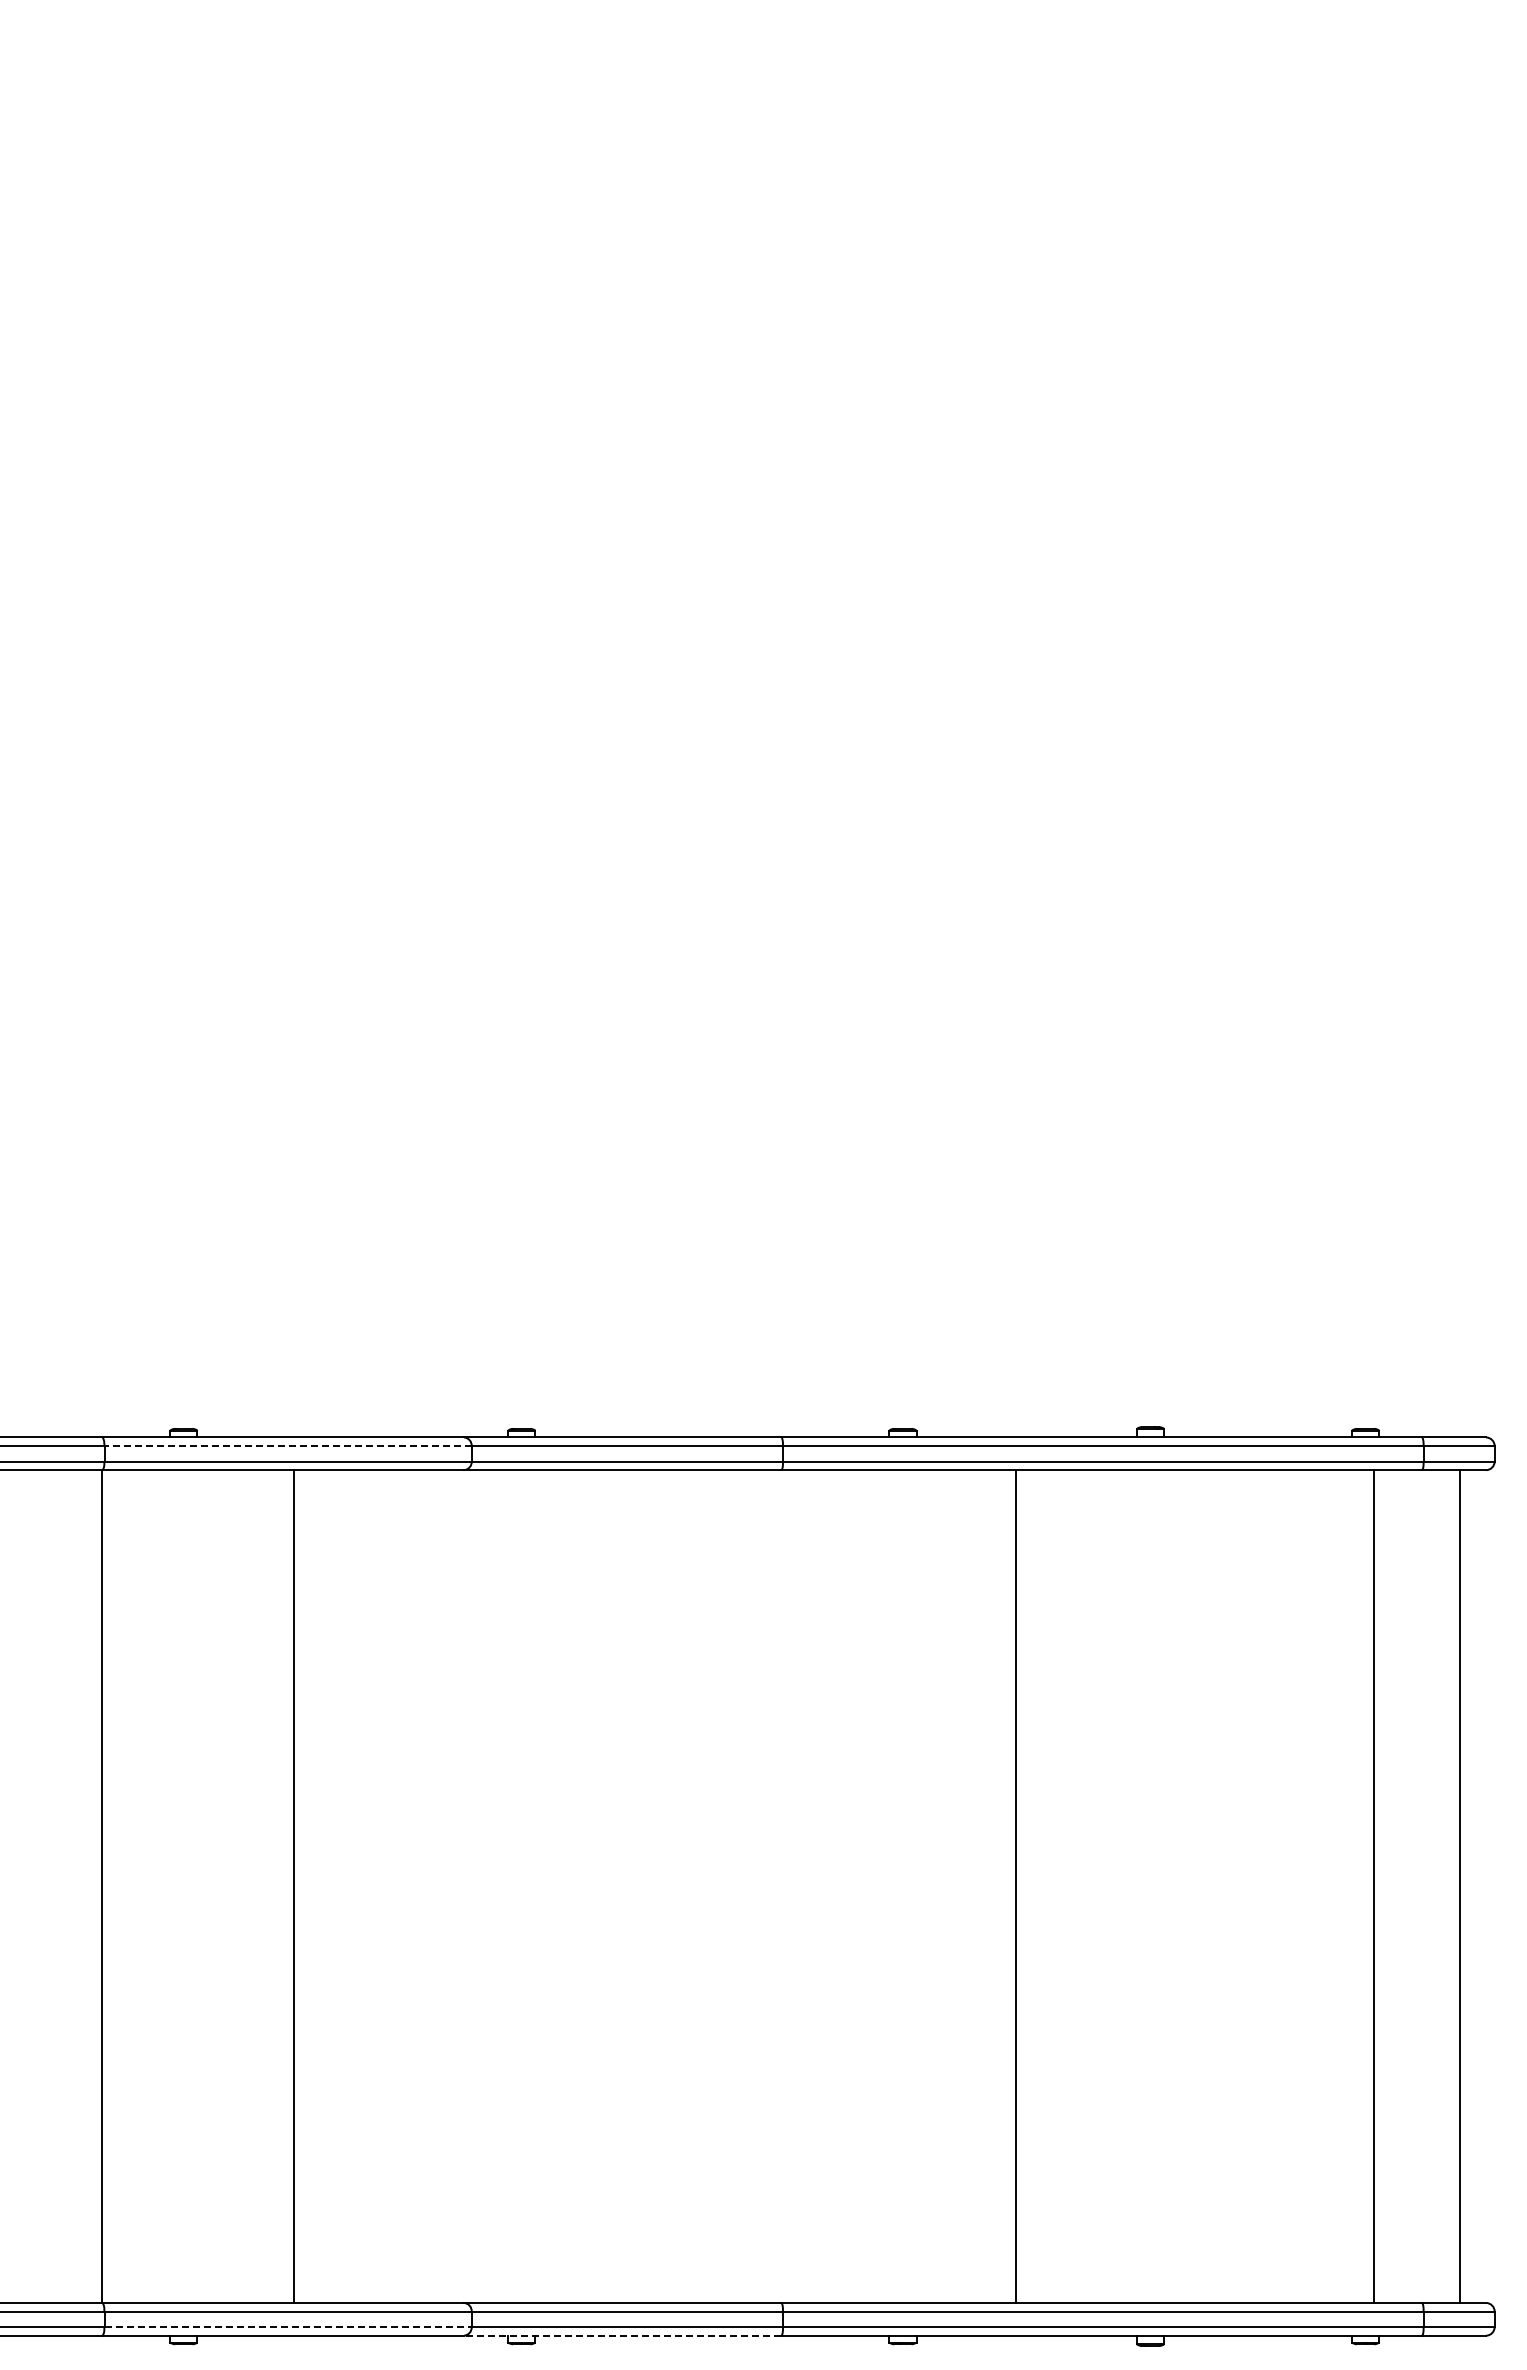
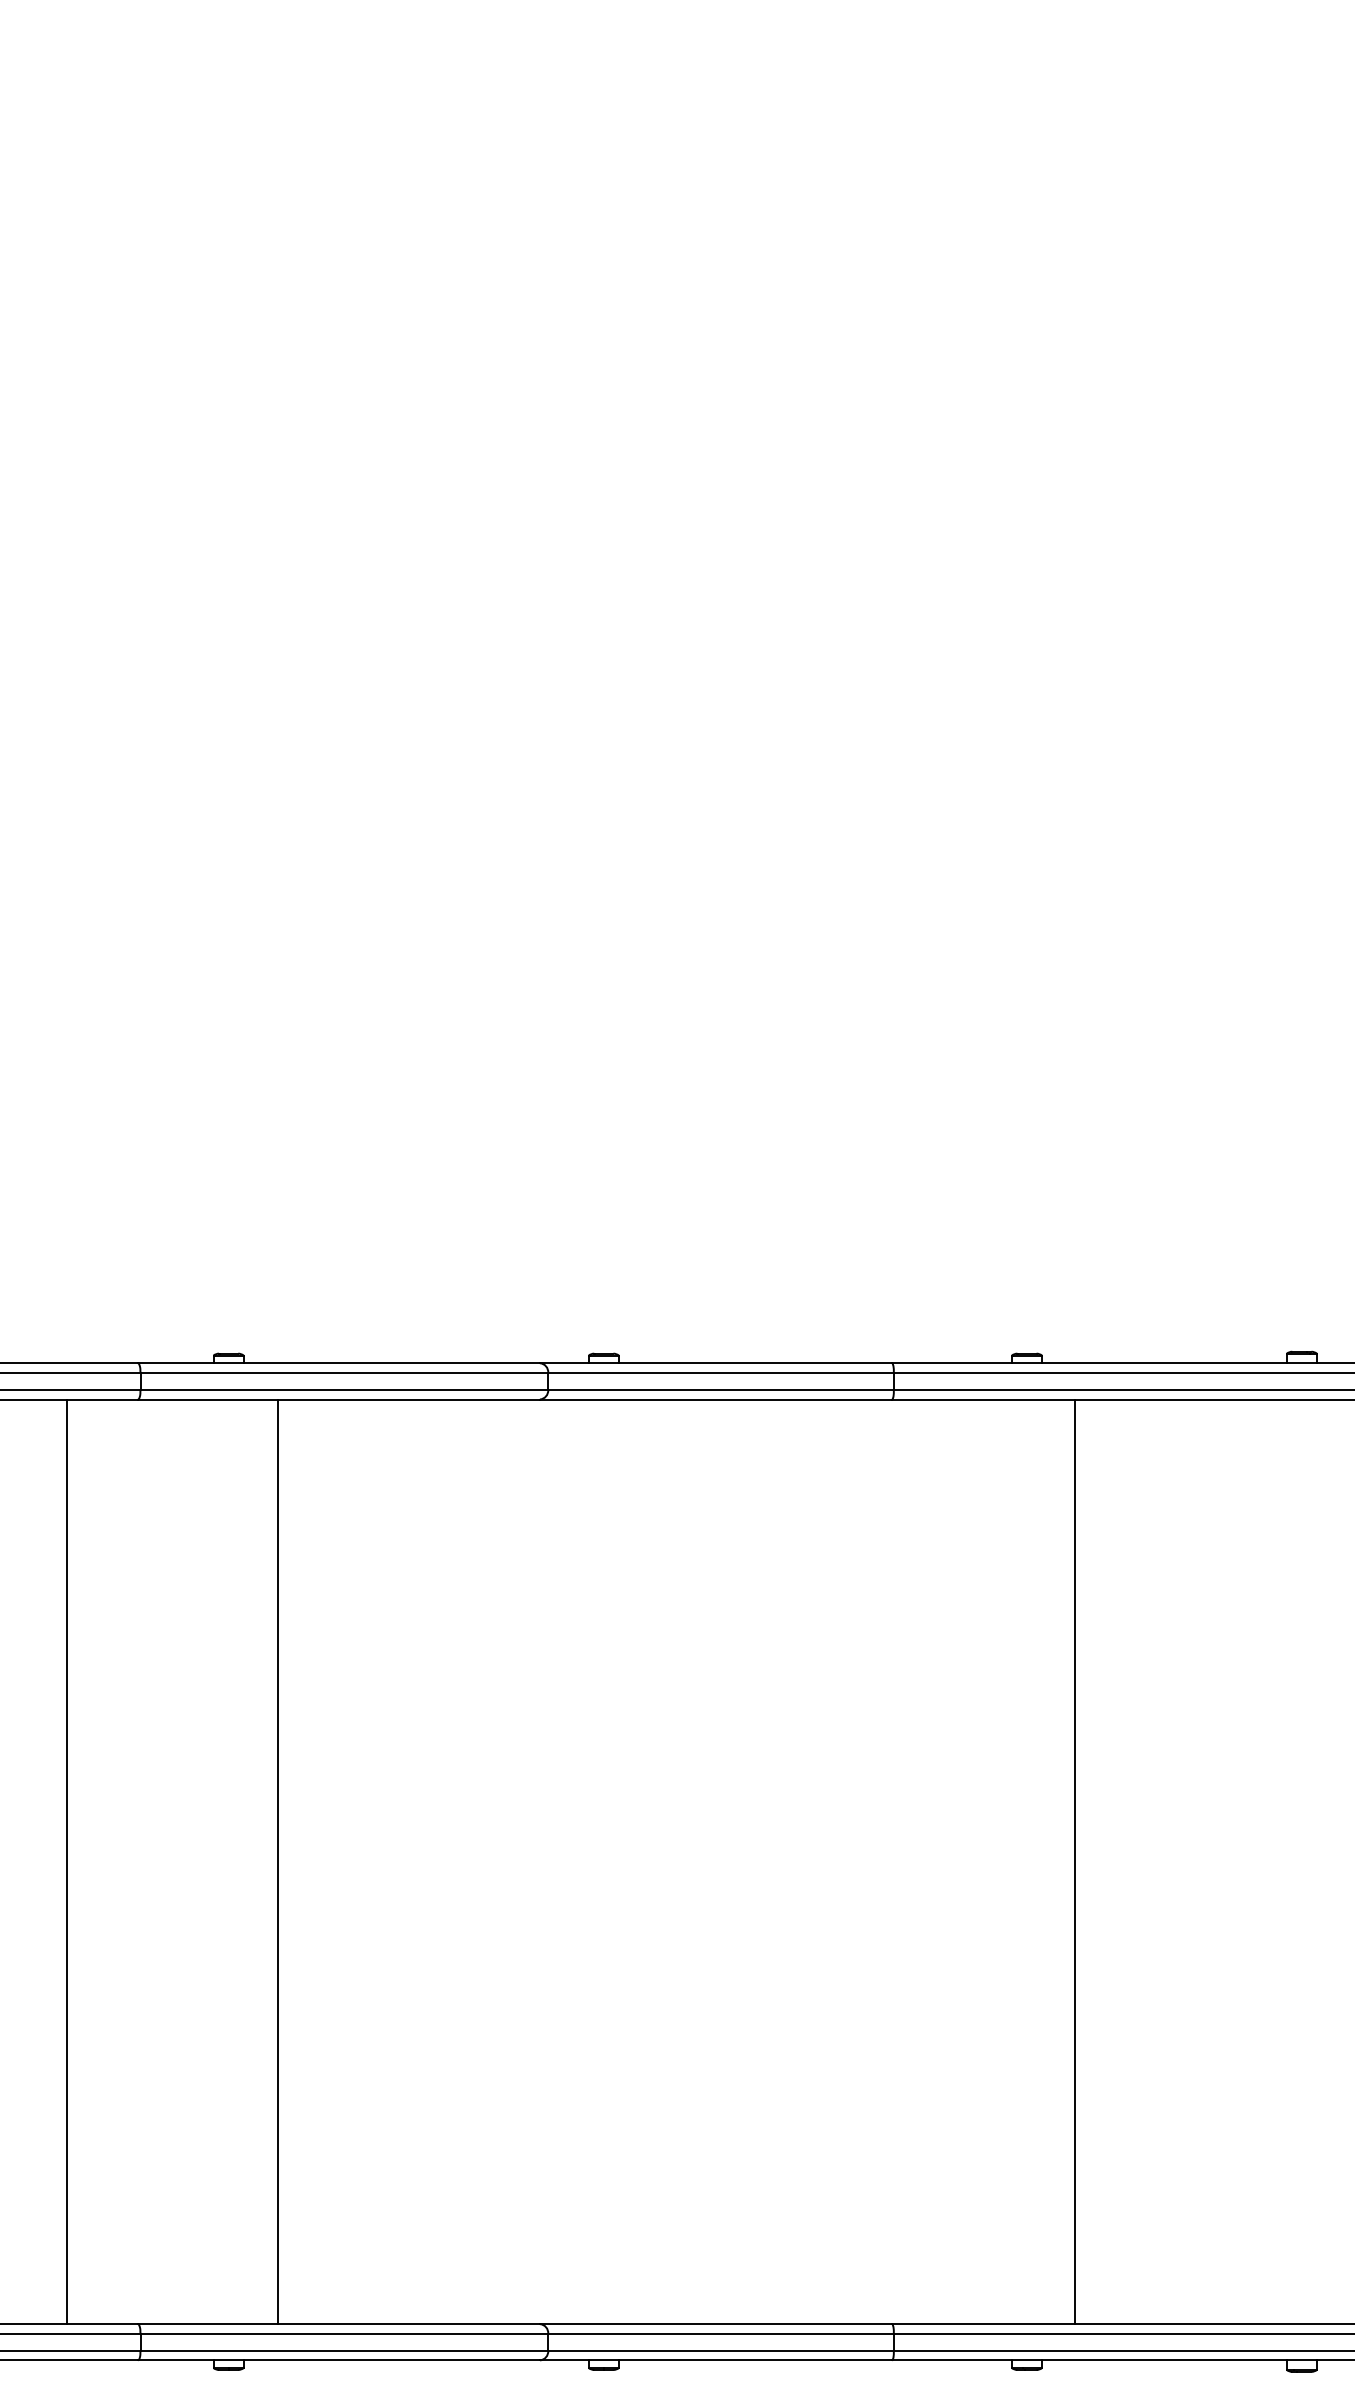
line: (288, 1446) -> (344, 1373), dashed -> solid
line: (102, 1886) -> (67, 1861), moved
line: (294, 1886) -> (278, 1861), moved
line: (1016, 1886) -> (1075, 1861), moved
line: (288, 2327) -> (344, 2351), dashed -> solid
line: (622, 2335) -> (715, 2360), dashed -> solid

